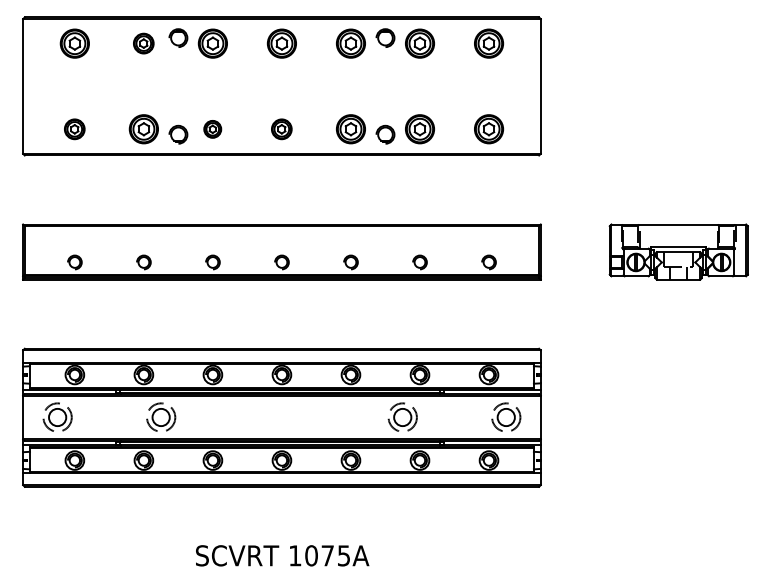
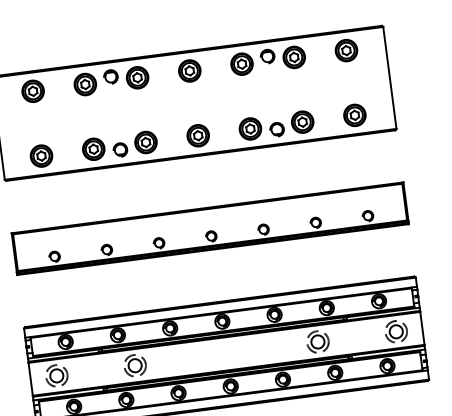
part: (143, 43) -> (85, 84), size x1.43
part: (74, 129) -> (41, 156), size x1.43
part: (212, 129) -> (145, 142), size x1.67
part: (281, 129) -> (197, 135), size x1.43

